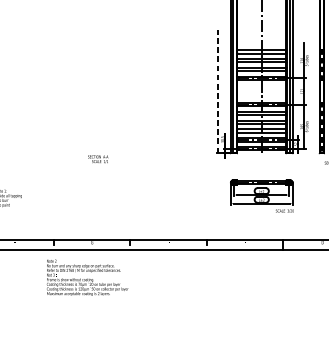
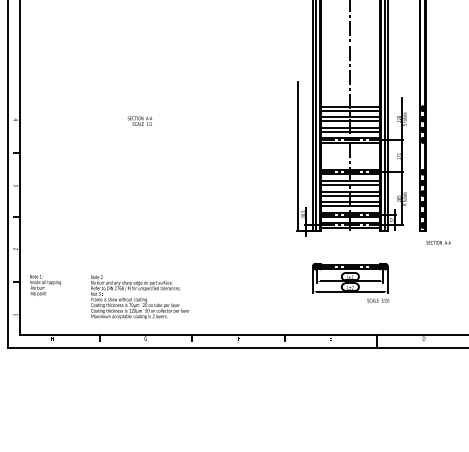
line: (217, 91) -> (297, 156), dashed -> solid
text: (97, 158) -> (139, 120), moved
text: (87, 277) -> (140, 296), moved

